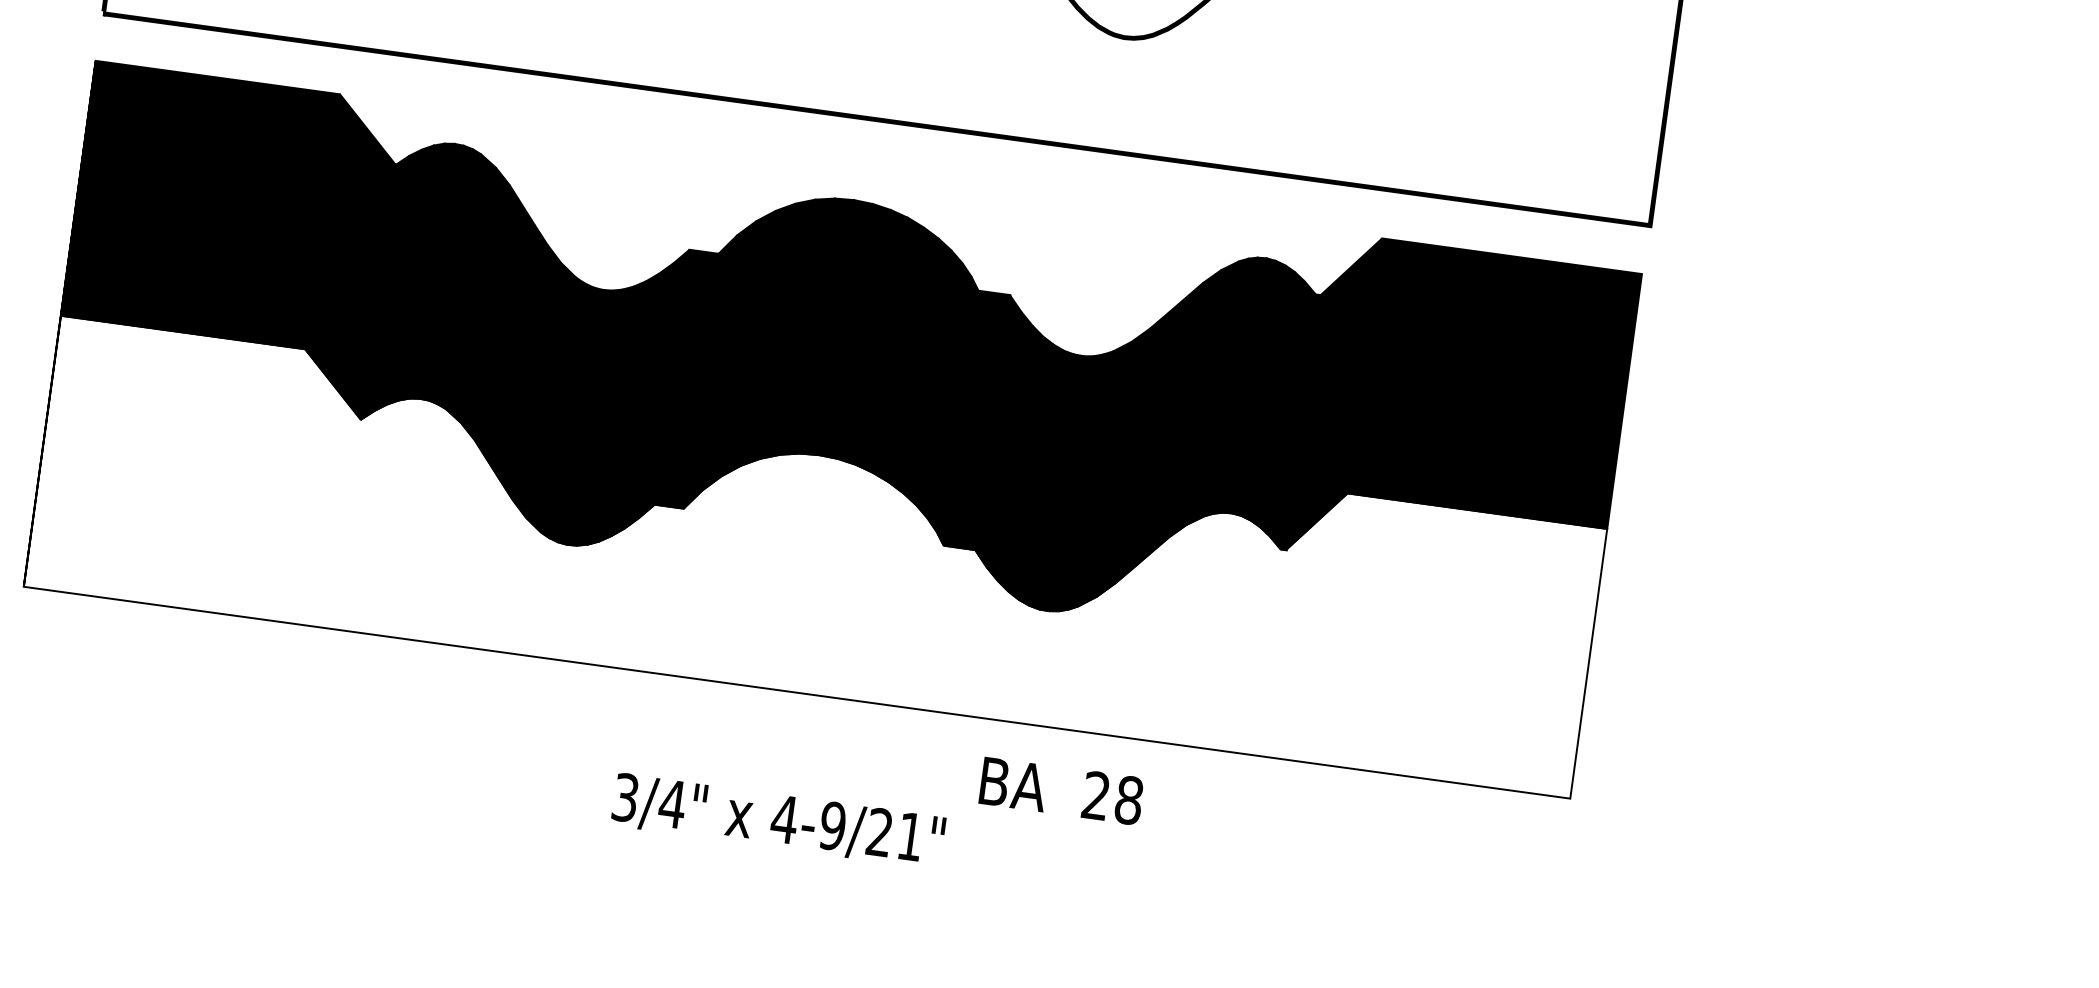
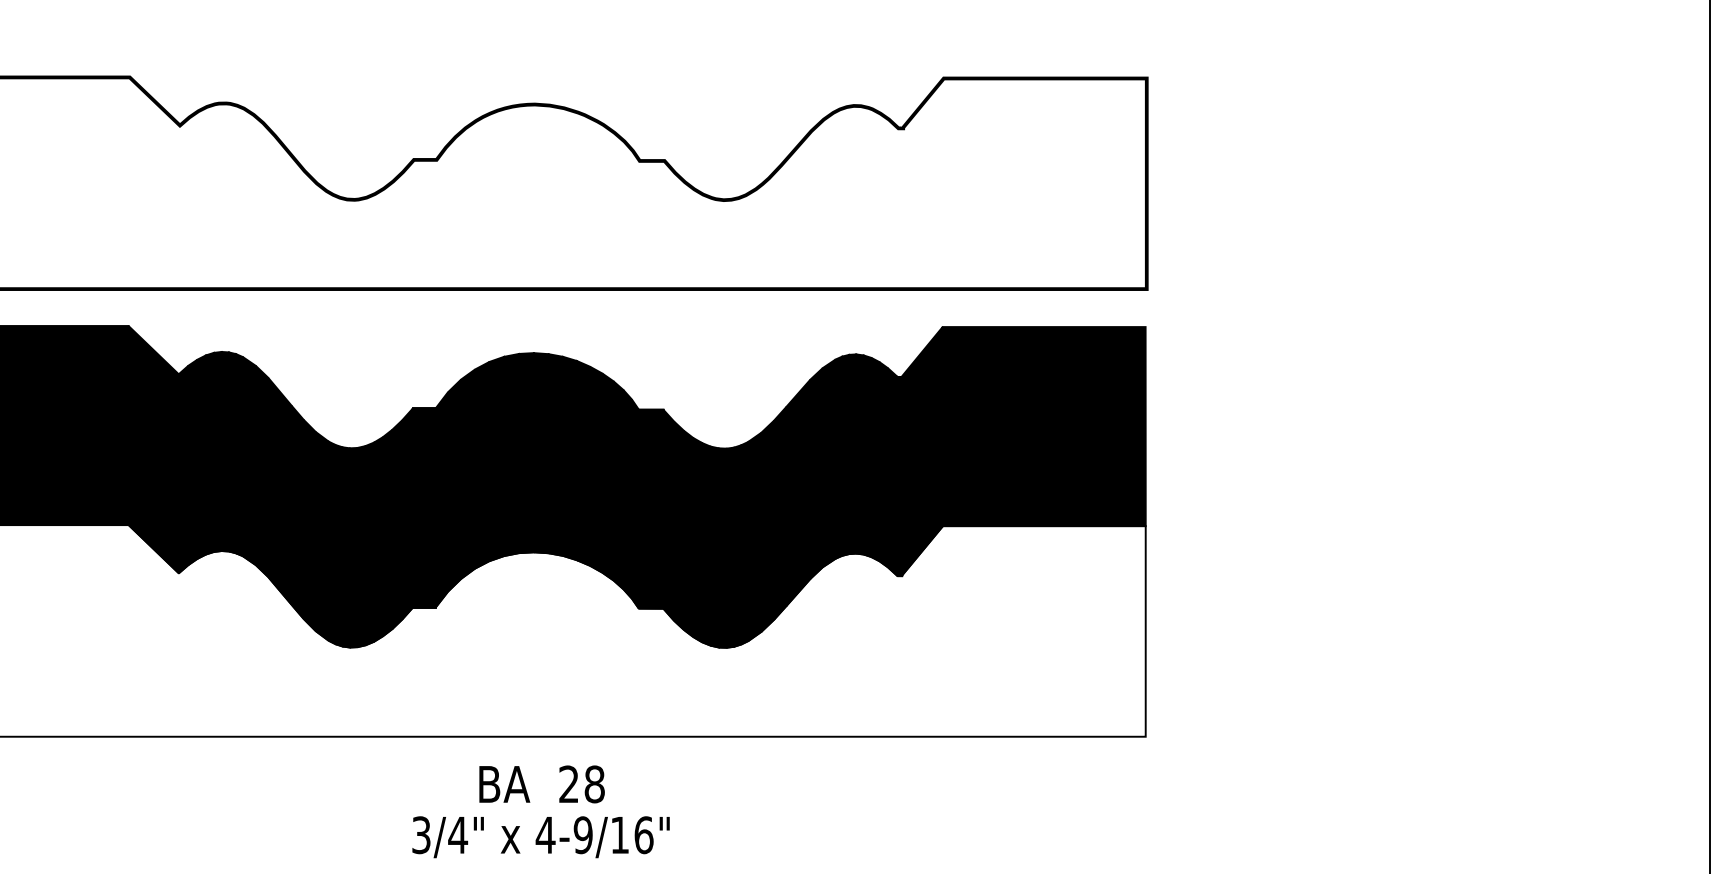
text: (1060, 791) -> (541, 784), moved
text: (894, 834) -> (631, 835), 4-9/21" -> 4-9/16"

